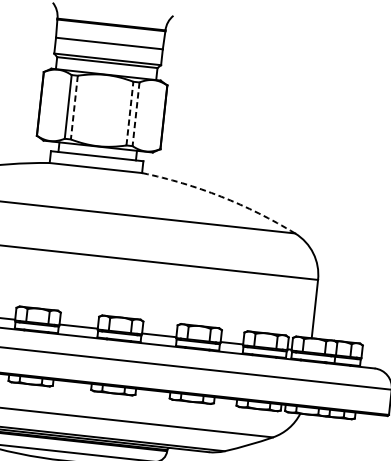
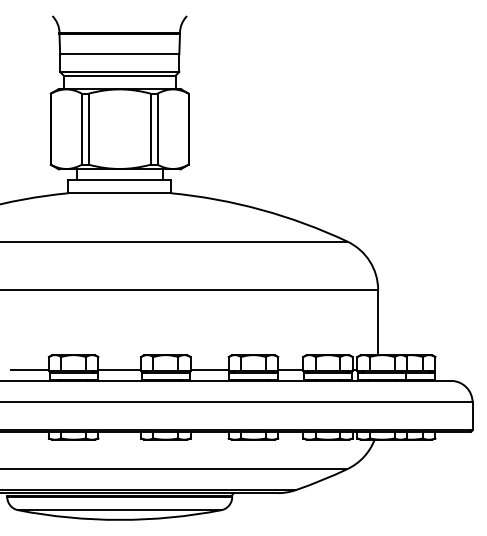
line: (74, 107) -> (88, 129), dashed -> solid
line: (129, 113) -> (150, 129), dashed -> solid
line: (135, 114) -> (157, 129), dashed -> solid
arc: (221, 196) -> (261, 209), dashed -> solid

